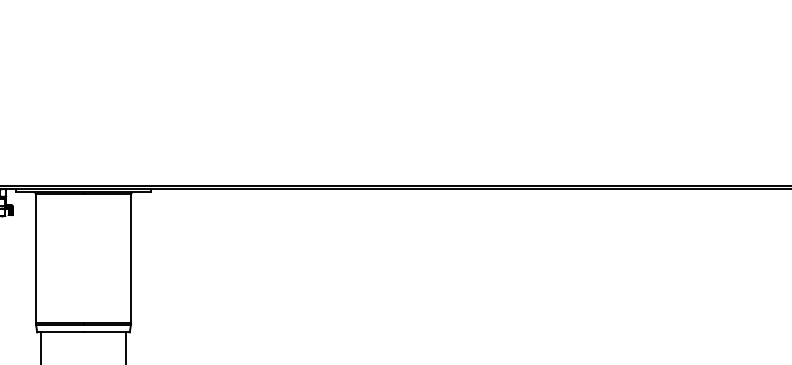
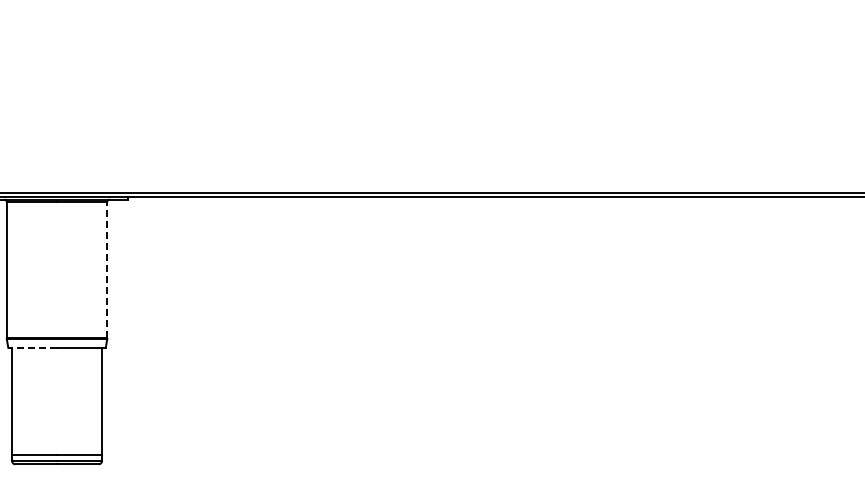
line: (131, 258) -> (107, 269), solid -> dashed
line: (60, 332) -> (32, 347), solid -> dashed

